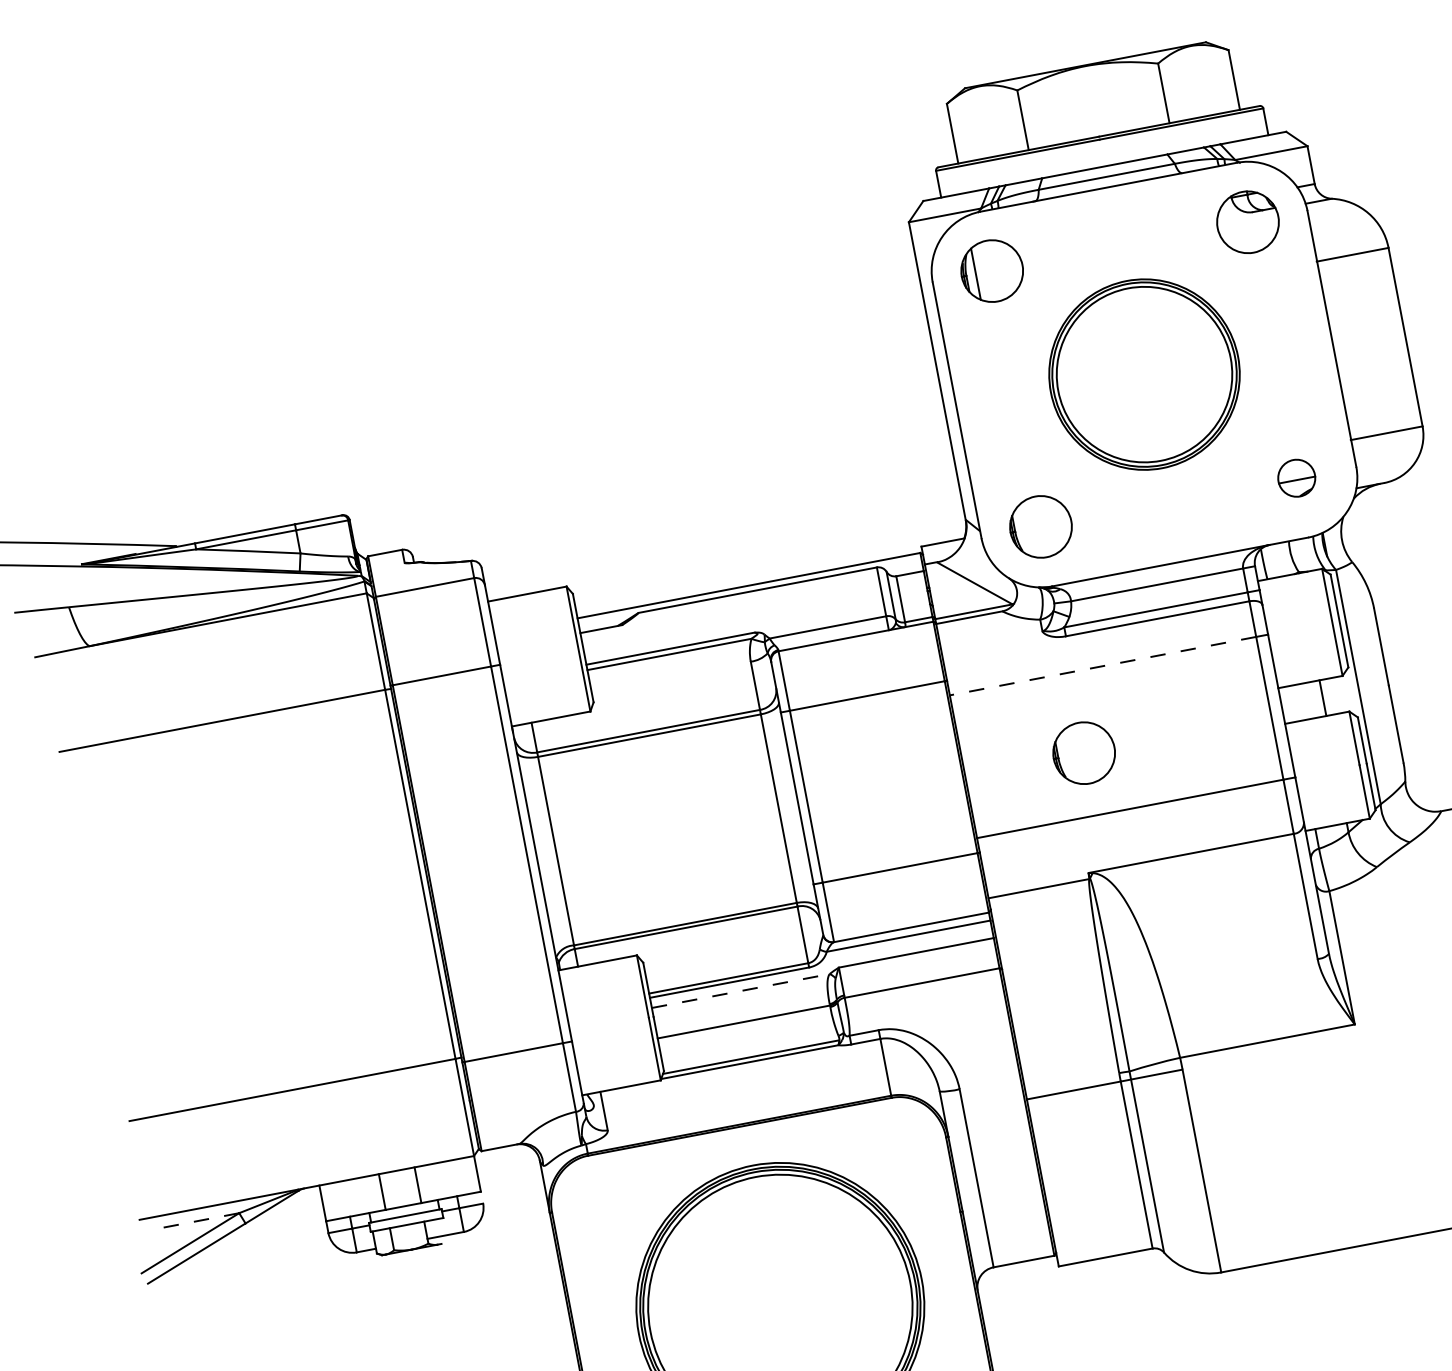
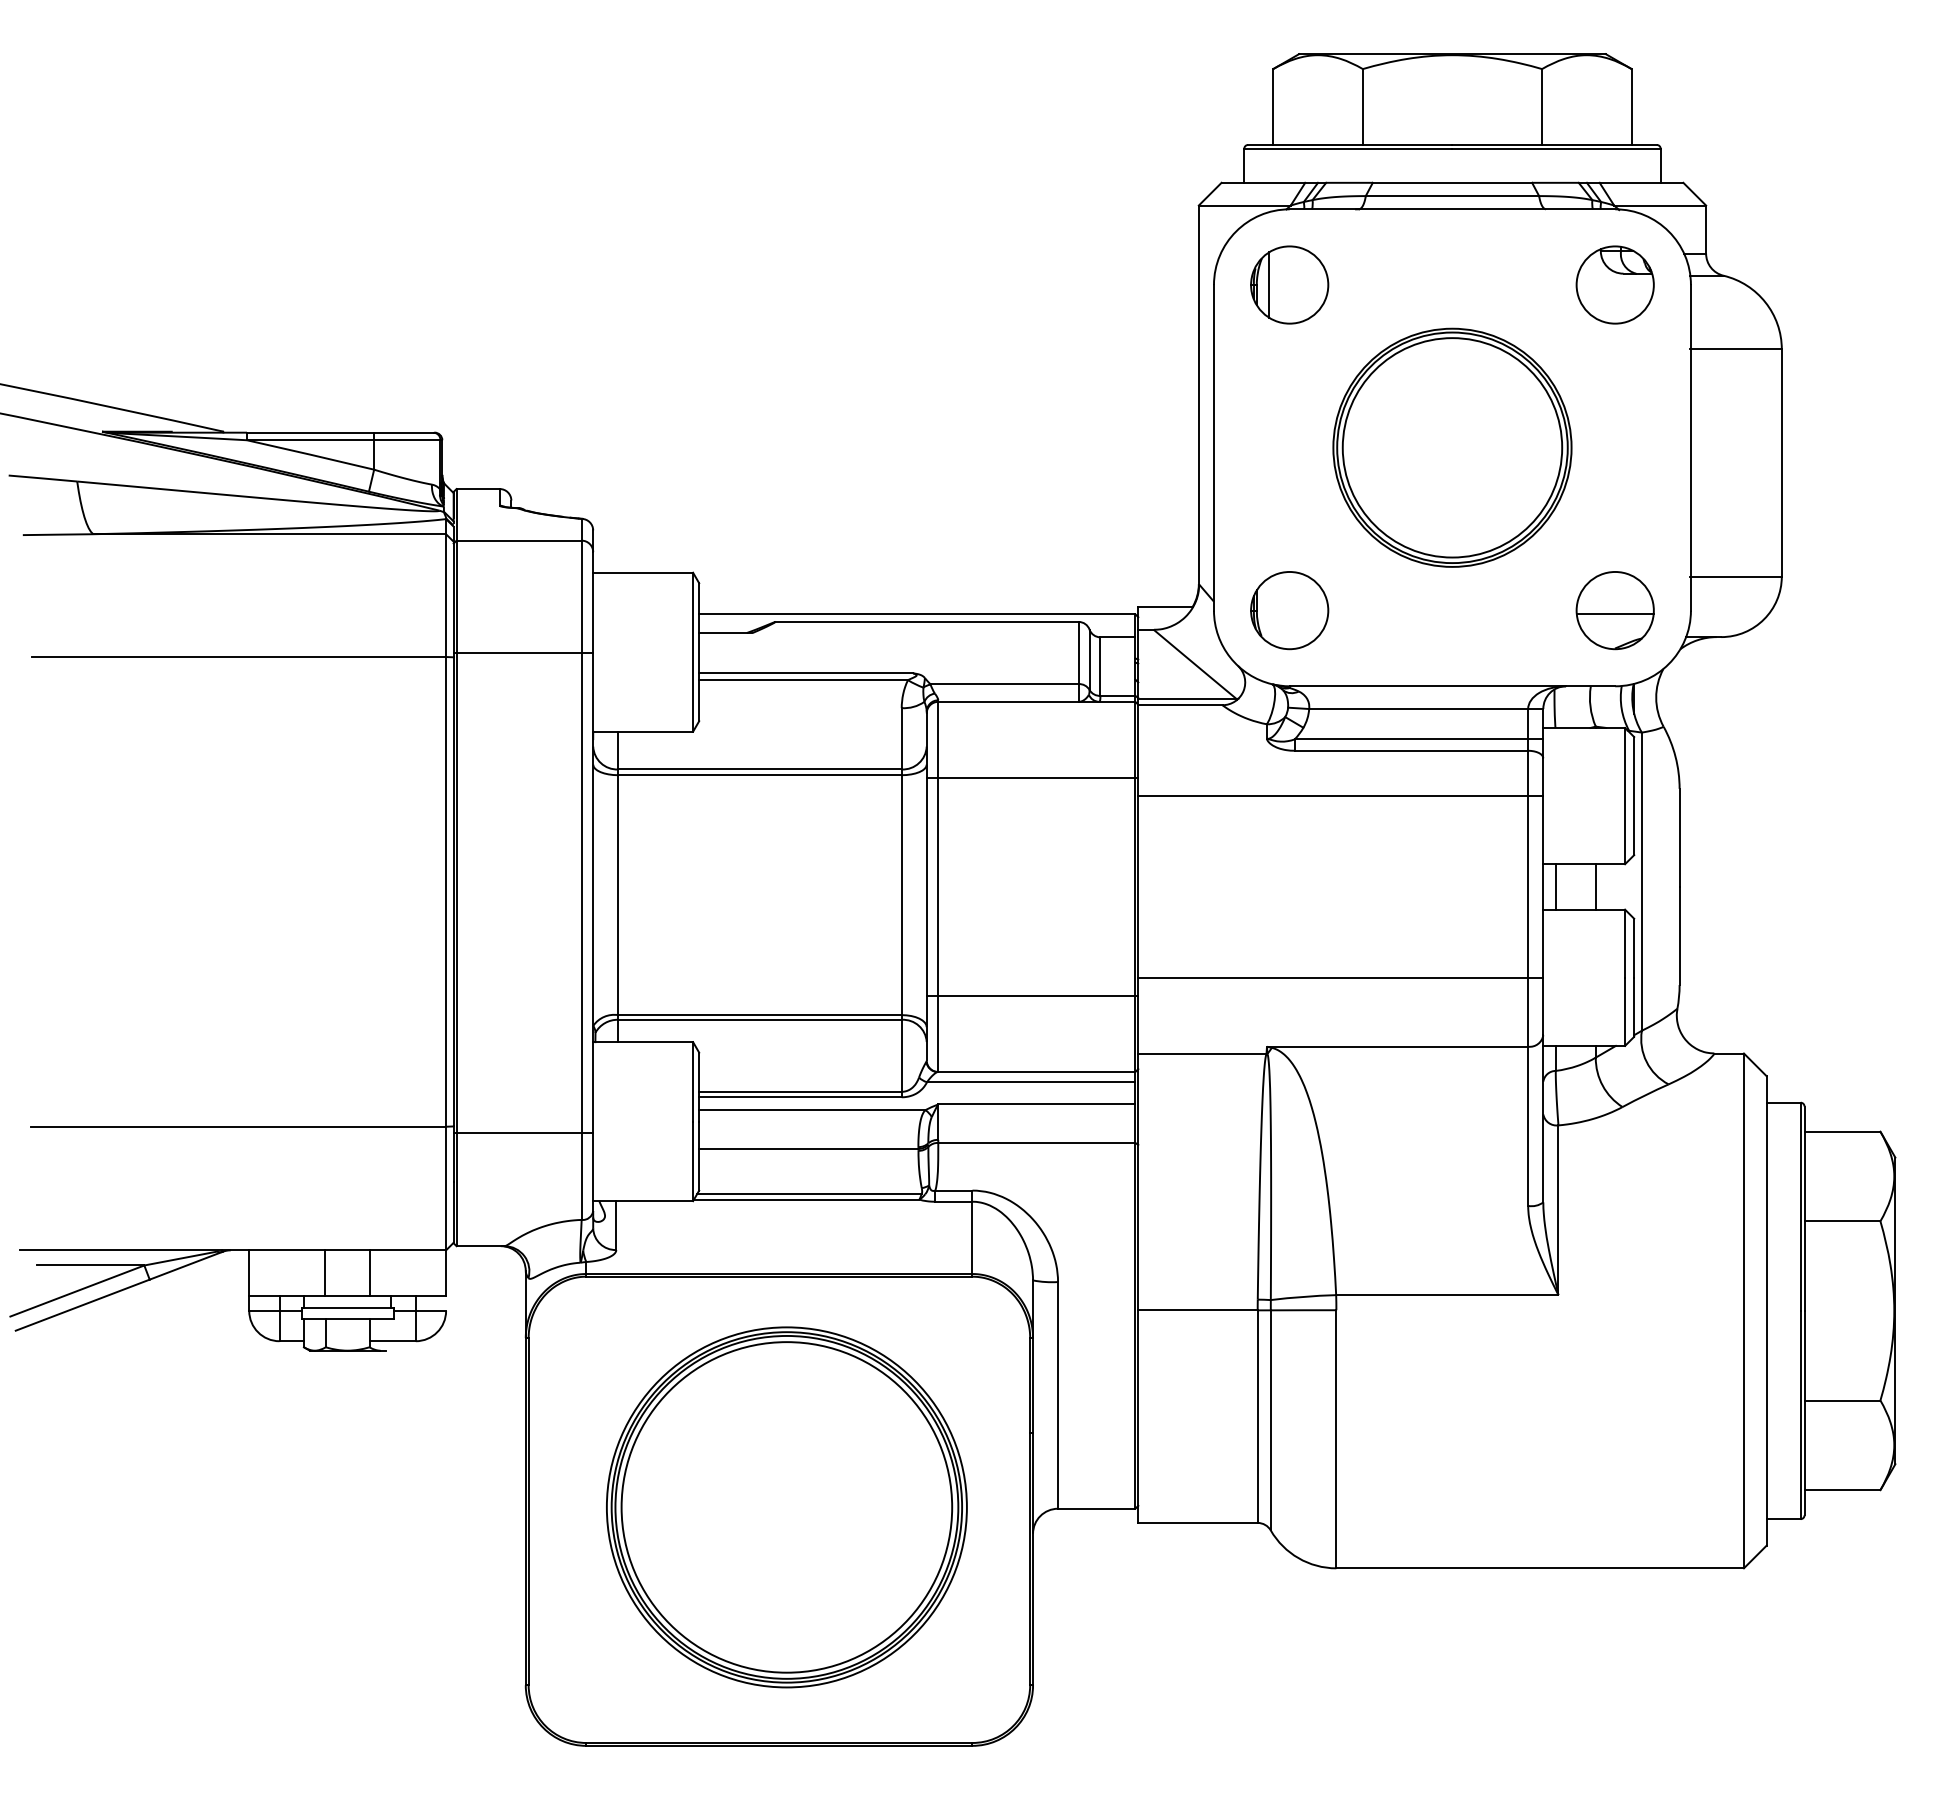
part: (1296, 478) -> (1614, 610), size x1.67
line: (1103, 666) -> (1333, 796), dashed -> solid
line: (1291, 703) -> (1555, 886), added
part: (1084, 753) -> (1289, 898), removed
line: (740, 991) -> (812, 1110), dashed -> solid
line: (196, 1221) -> (90, 1265), dashed -> solid

